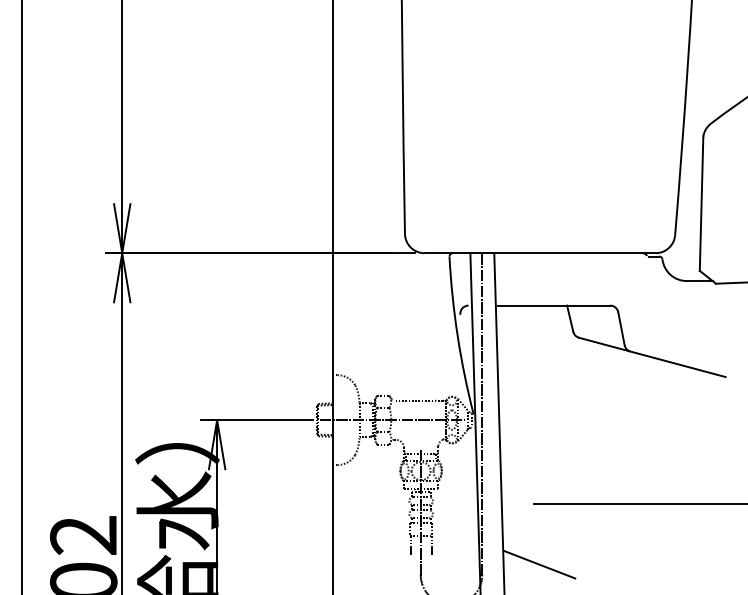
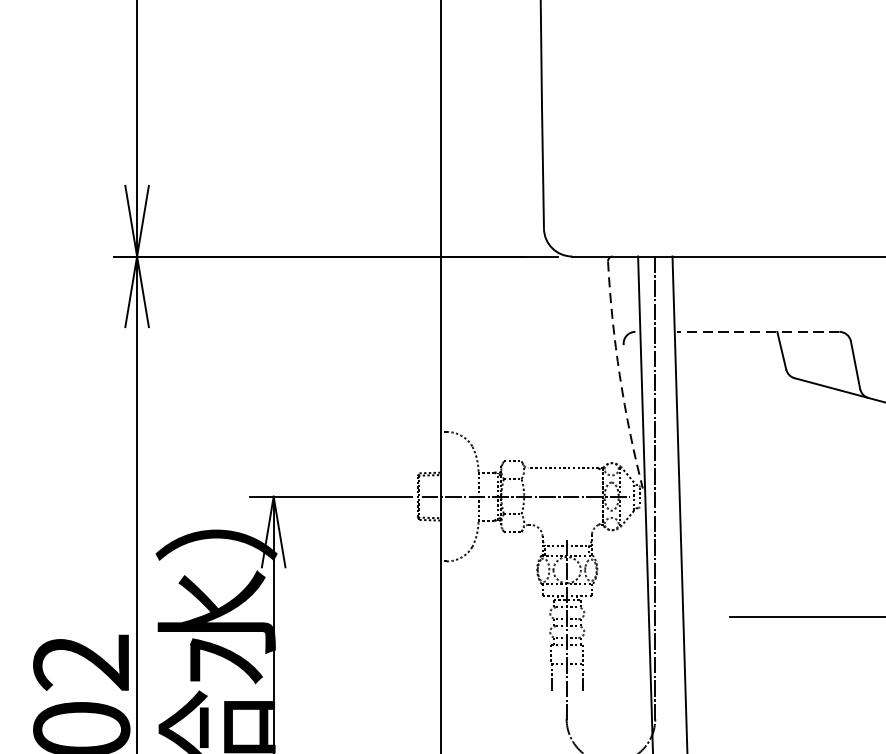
line: (553, 305) -> (757, 331), solid -> dashed
arc: (457, 336) -> (619, 376), solid -> dashed
line: (539, 564) -> (737, 704), removed

